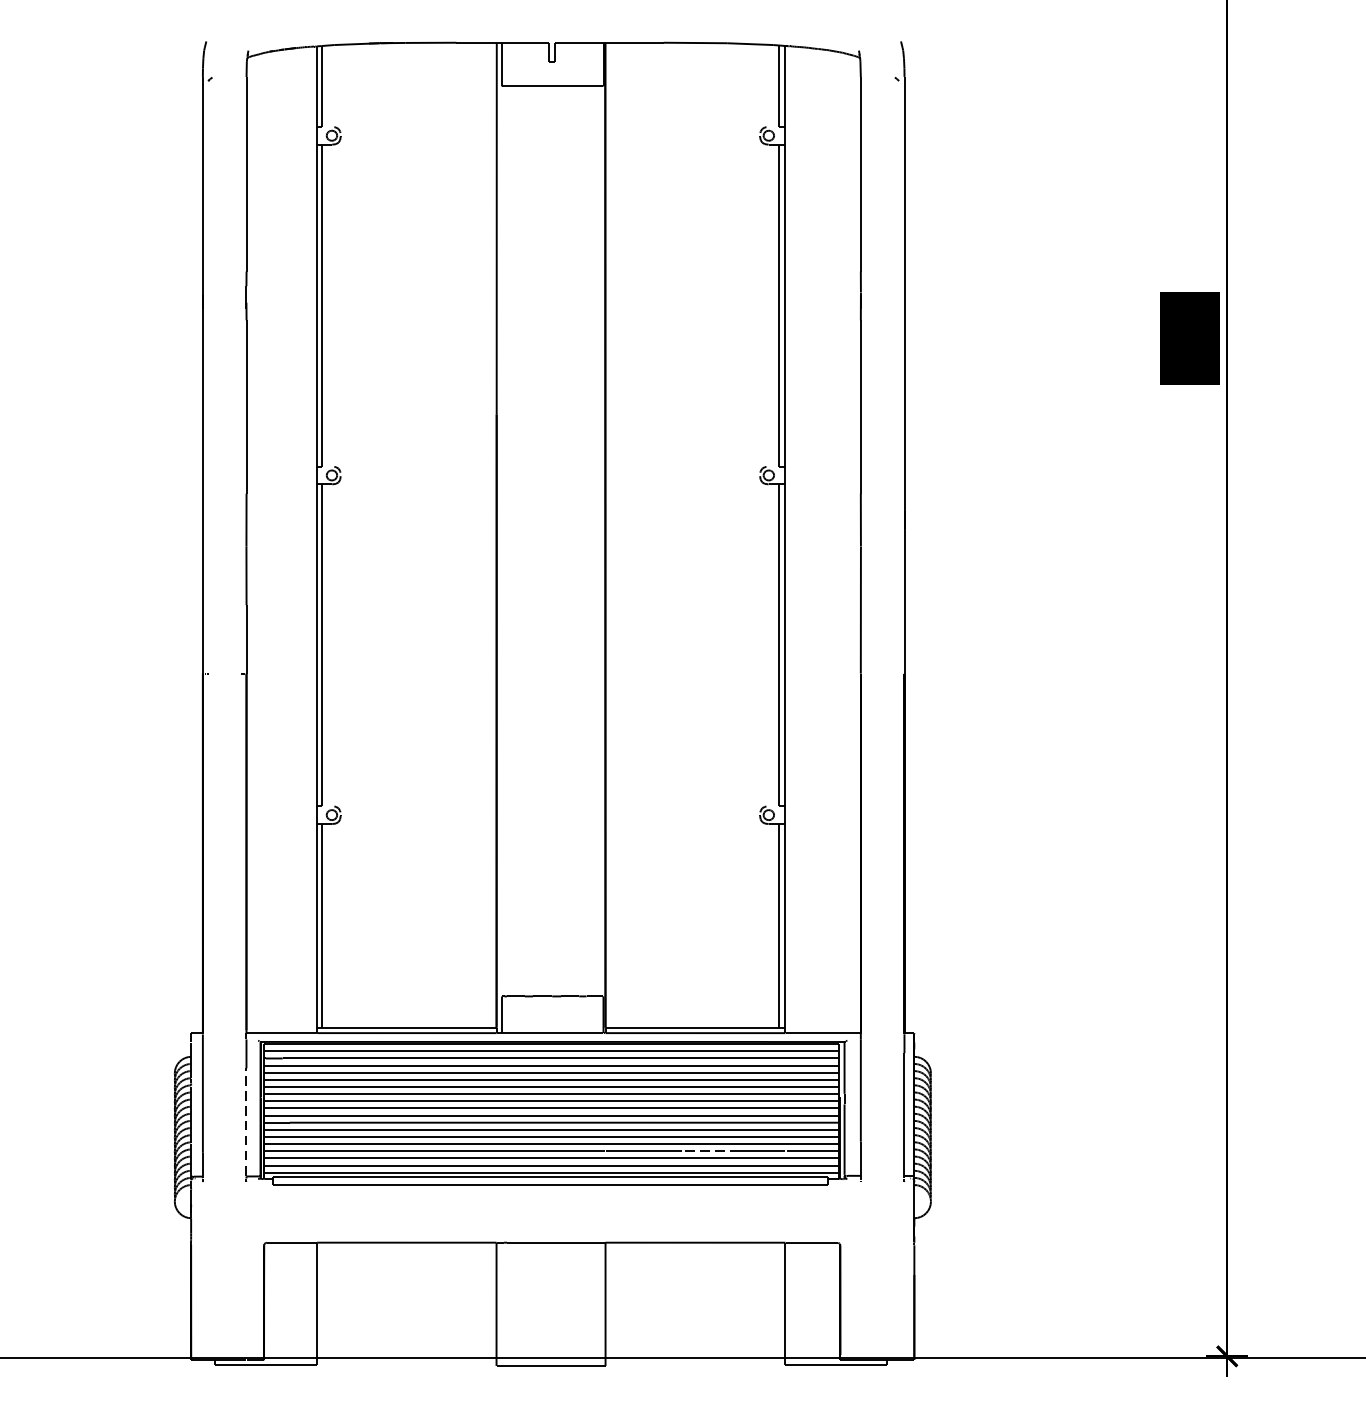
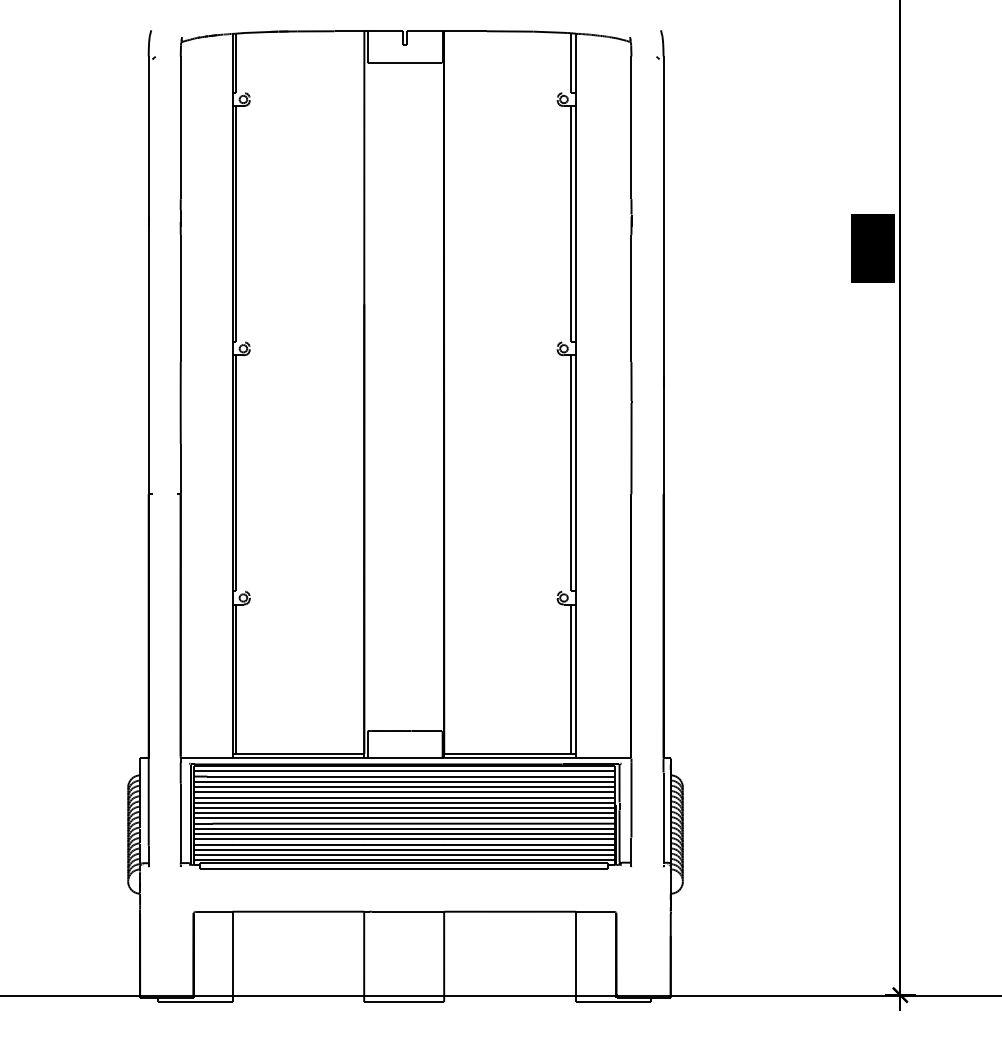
line: (246, 1121) -> (180, 822), dashed -> solid
line: (710, 1151) -> (521, 844), dashed -> solid

